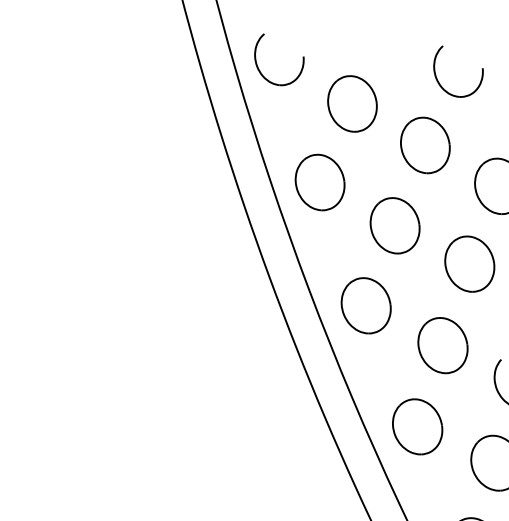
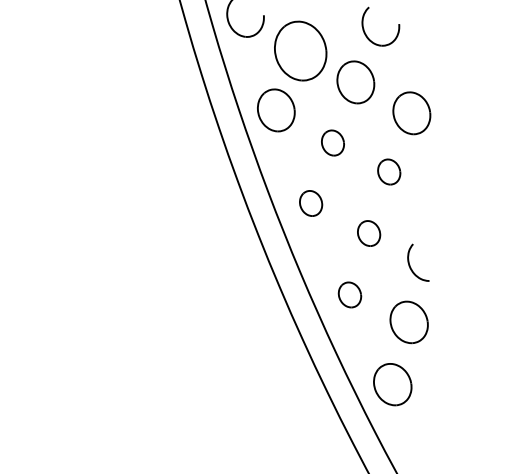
part: (352, 103) -> (300, 50), size x1.4
part: (394, 225) -> (332, 142), size x0.6
part: (468, 263) -> (388, 171), size x0.6
part: (365, 305) -> (310, 203), size x0.6
part: (442, 345) -> (368, 233), size x0.6
part: (416, 426) -> (349, 294), size x0.6

